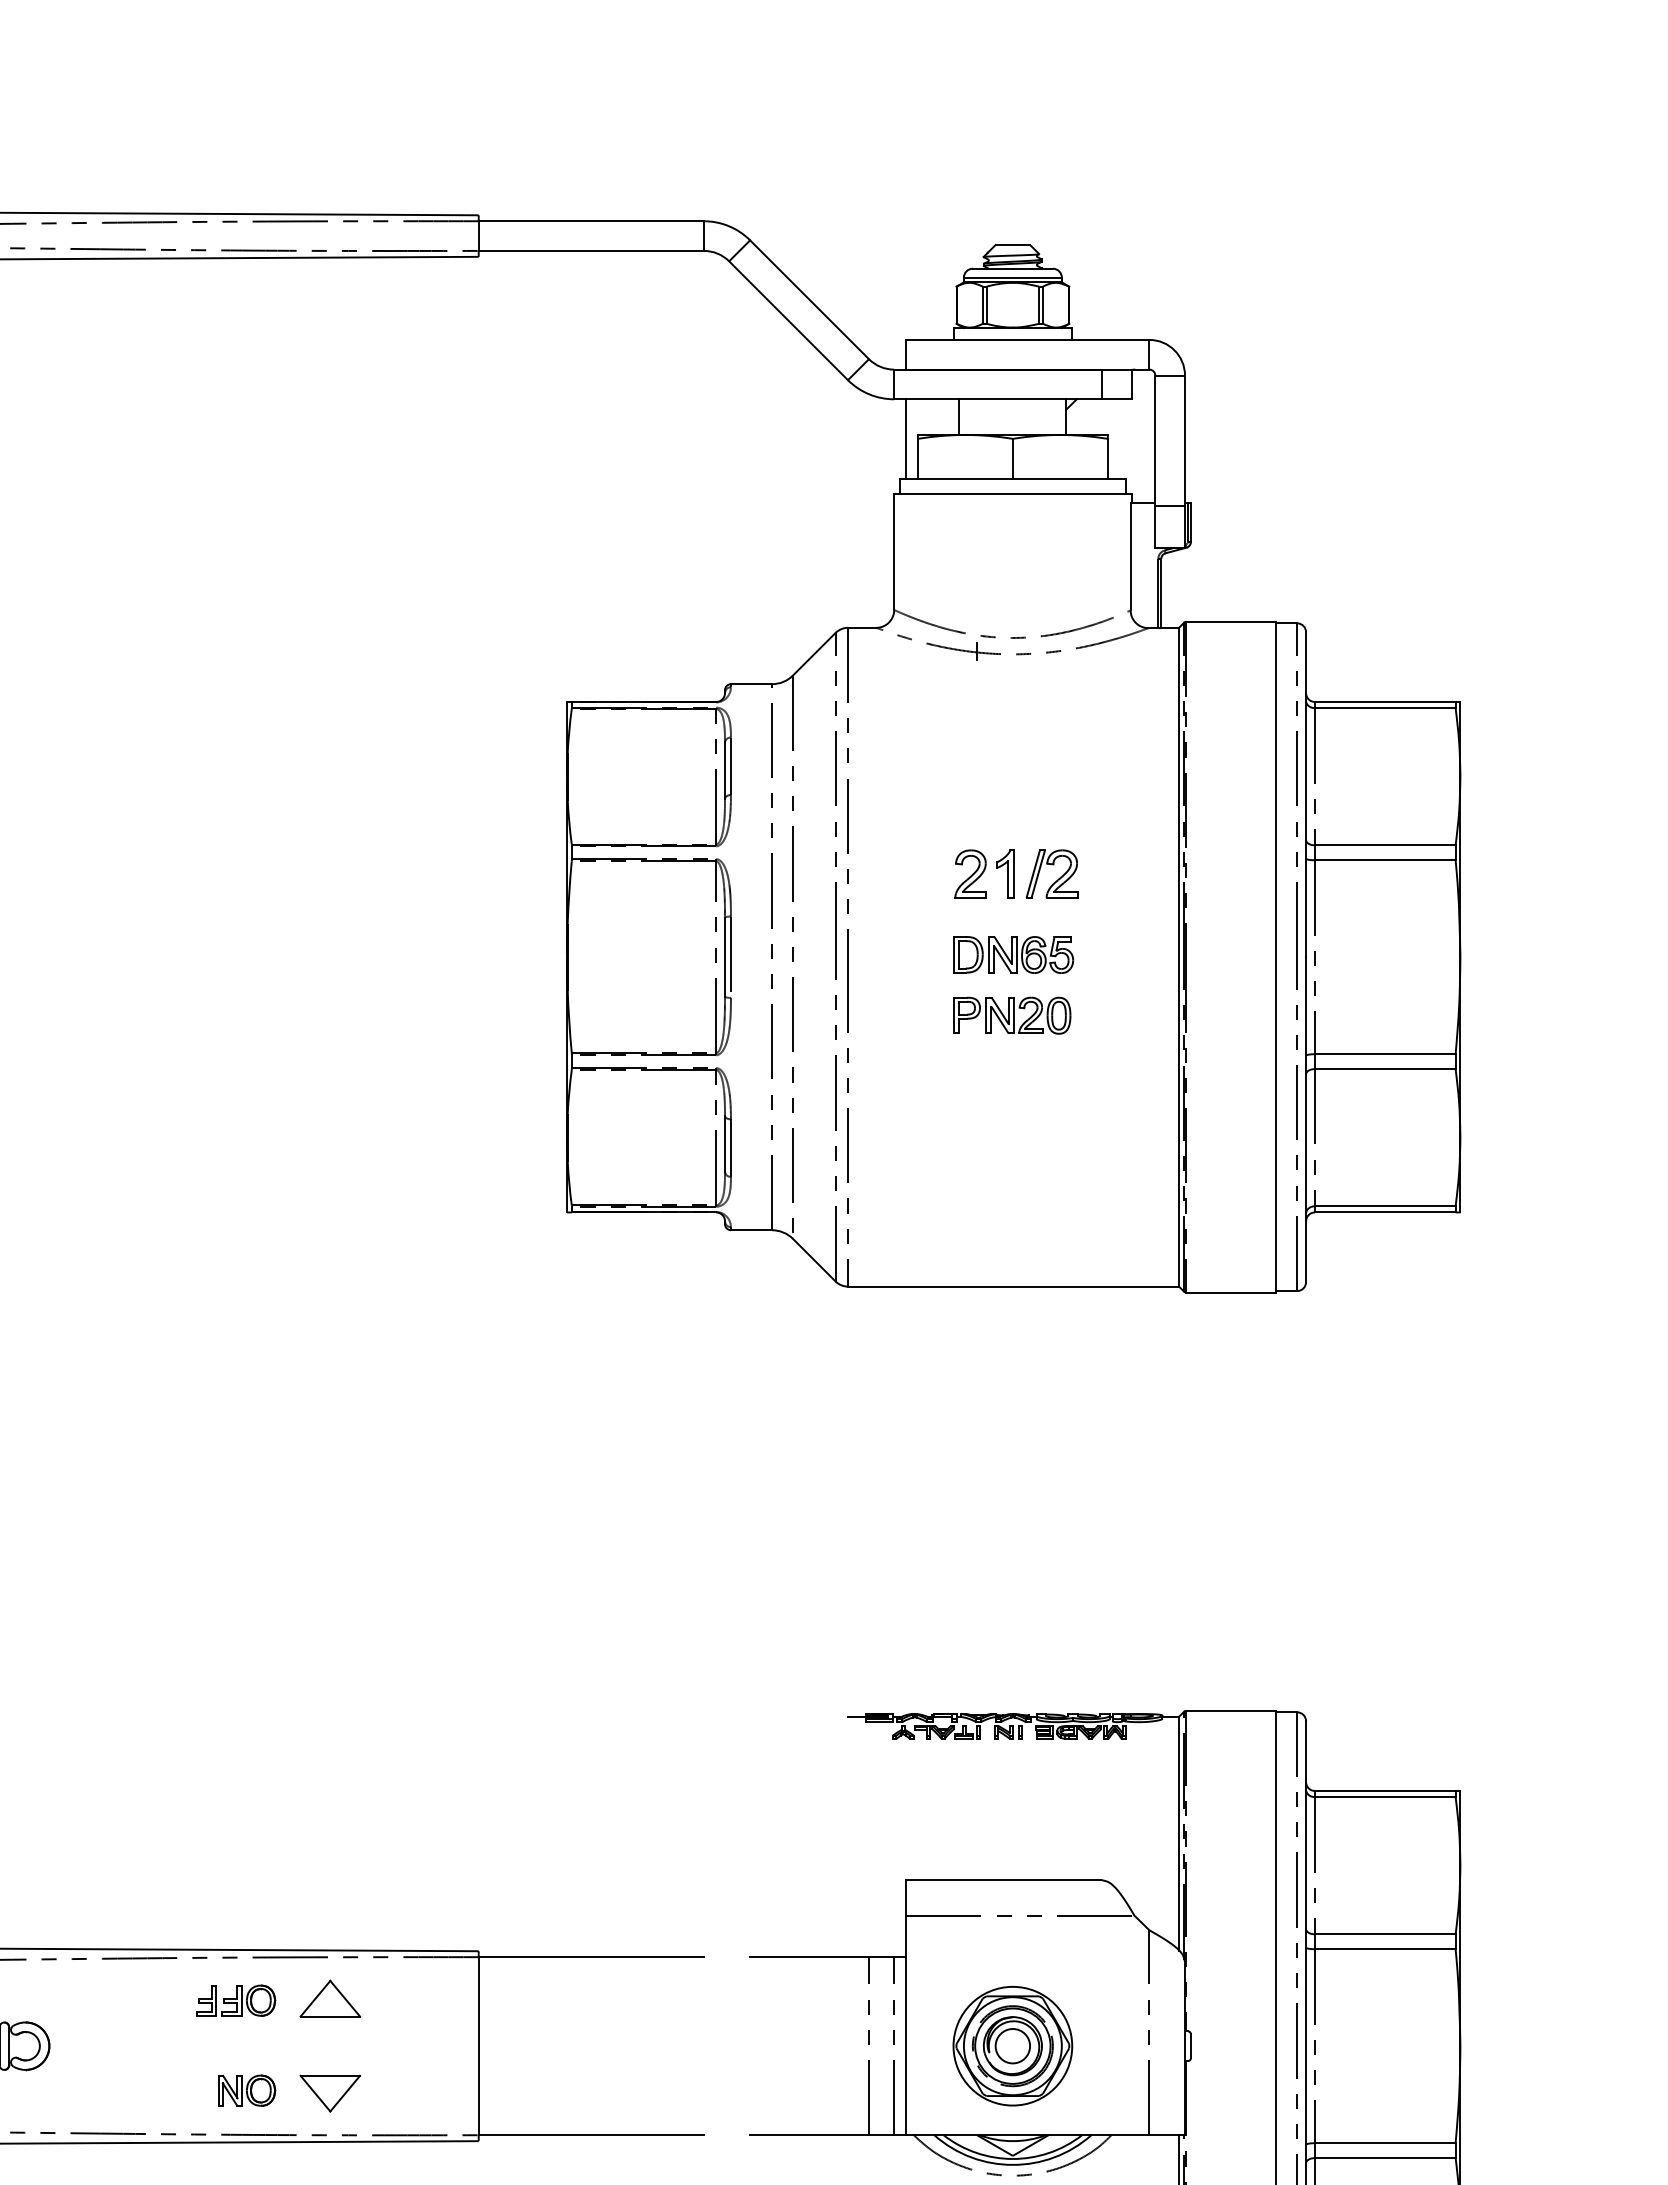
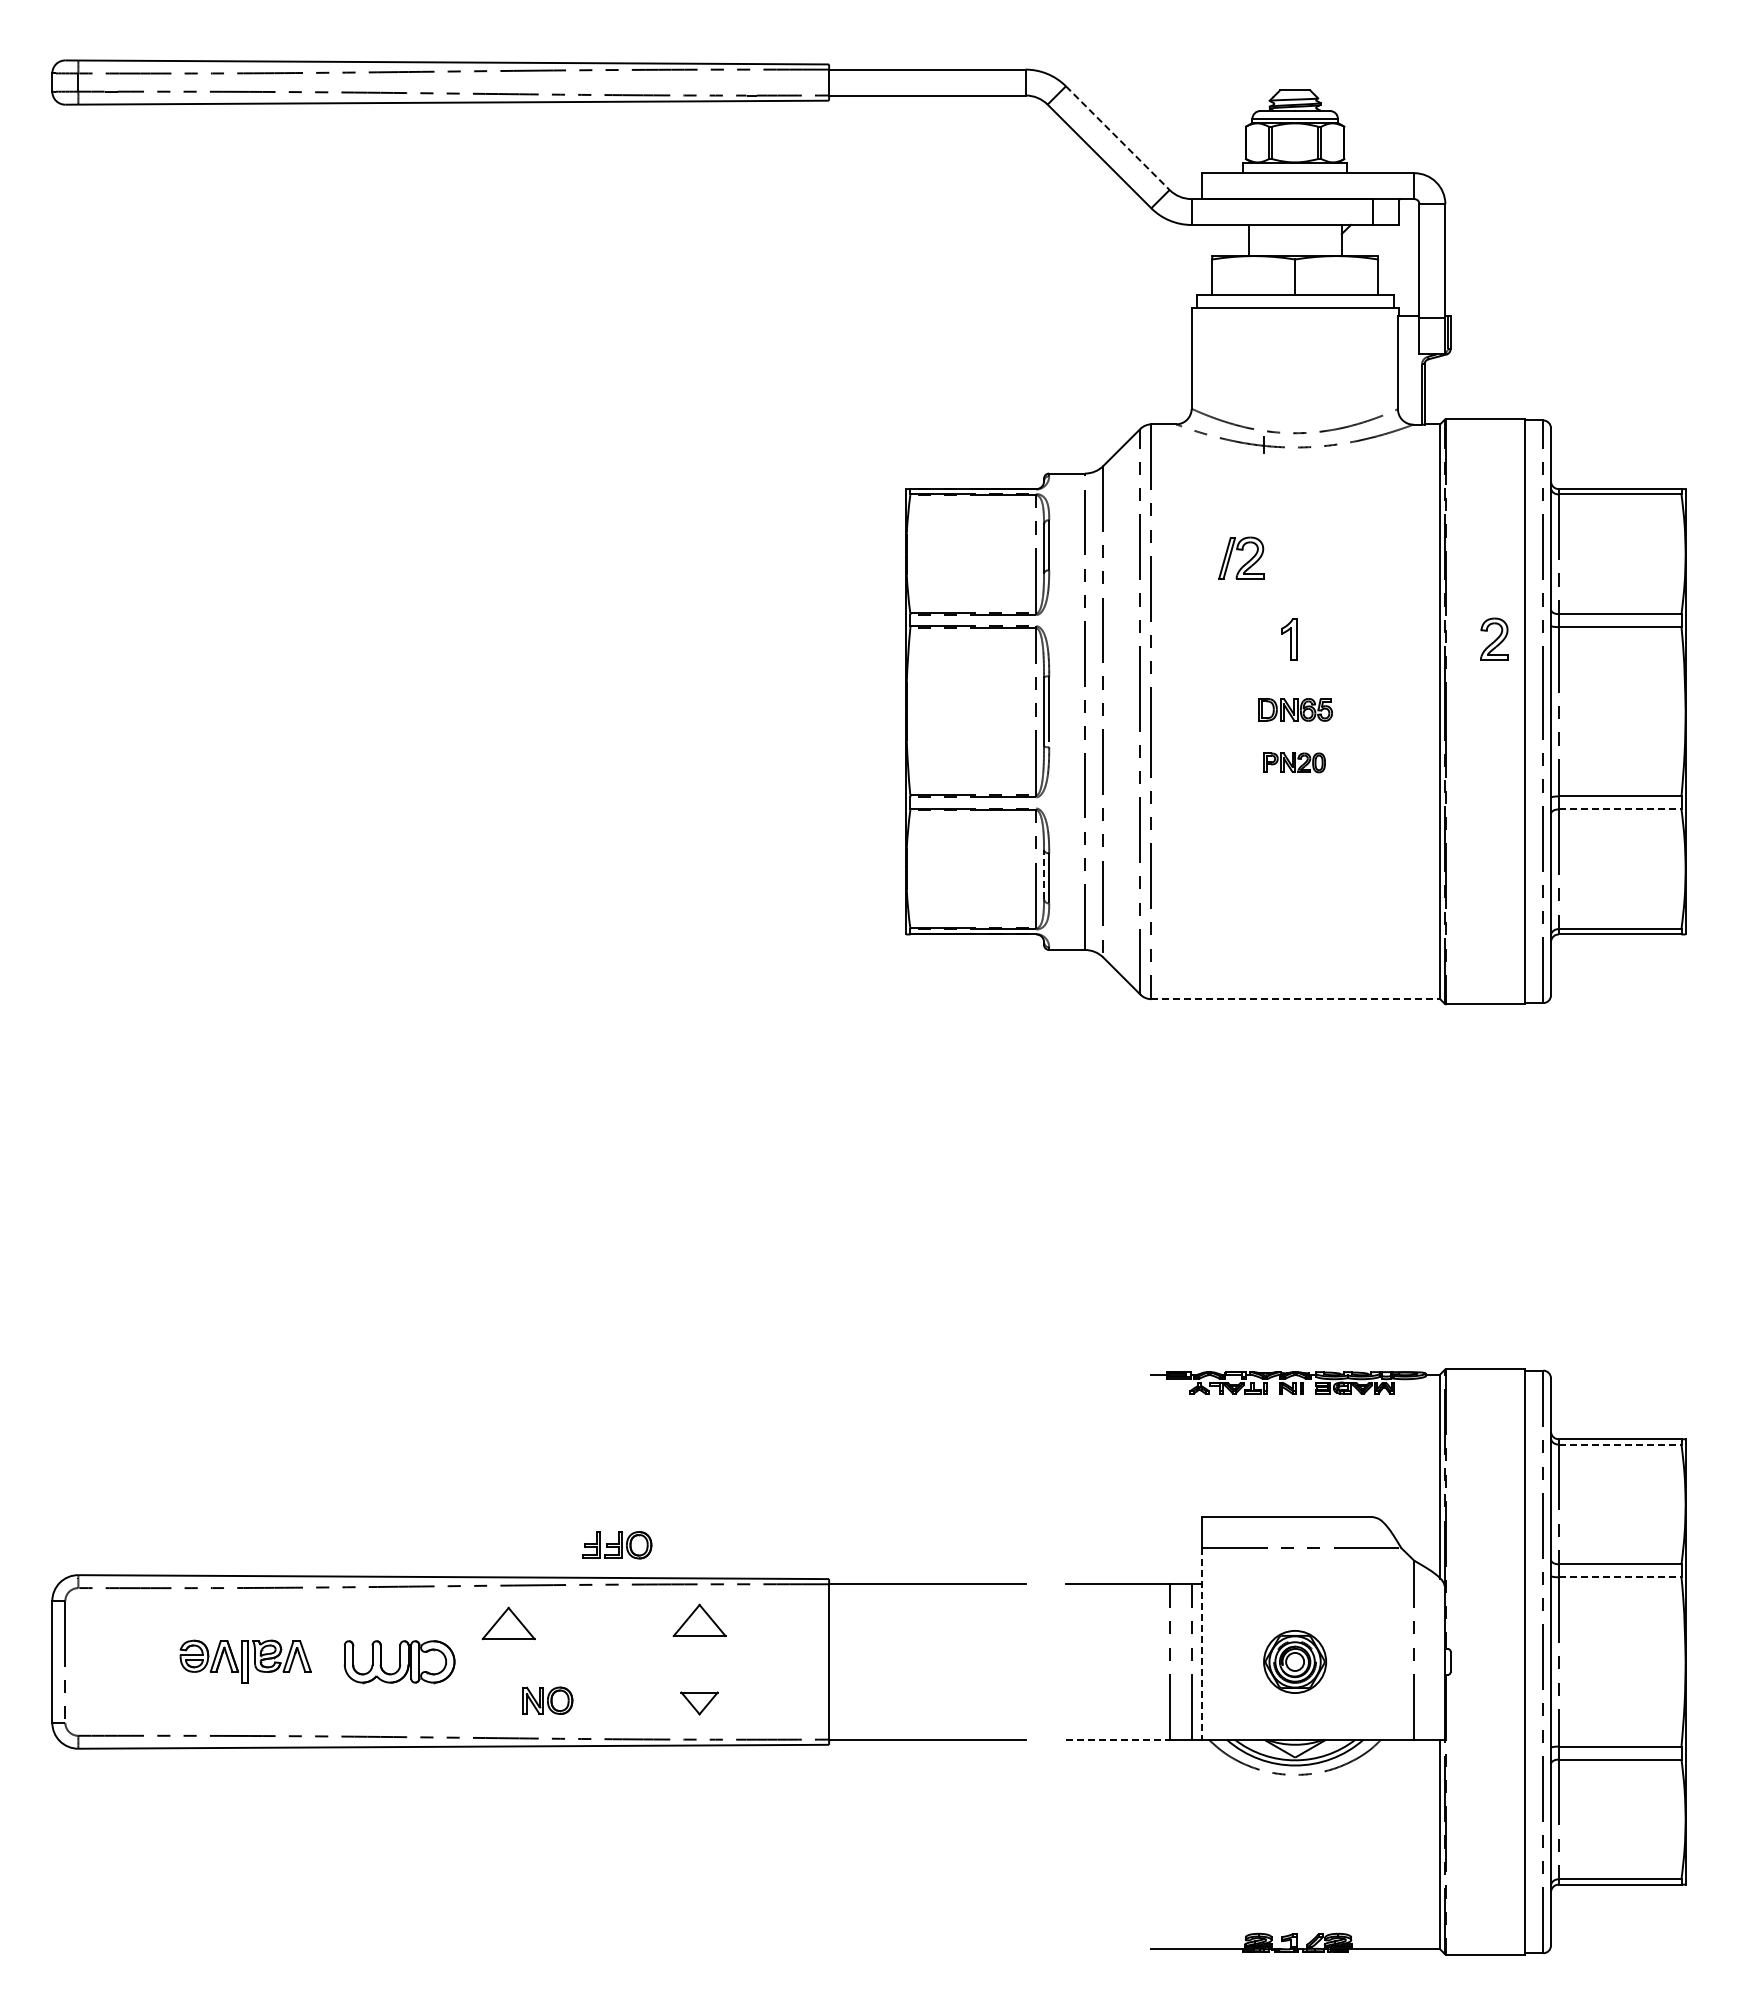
line: (810, 300) -> (1118, 138), solid -> dashed
line: (905, 438) -> (1201, 259), removed
part: (1052, 865) -> (1241, 550), moved
part: (970, 873) -> (1494, 638), moved
part: (1013, 954) -> (1295, 709), size x0.7
part: (1012, 1015) -> (1294, 762), size x0.6
line: (1385, 1069) -> (1620, 809), solid -> dashed
line: (725, 1143) -> (1044, 874), solid -> dashed
line: (1014, 1286) -> (1296, 999), solid -> dashed
line: (1385, 1796) -> (1620, 1444), solid -> dashed
line: (1385, 1949) -> (1620, 1577), solid -> dashed
part: (236, 2000) -> (617, 1545), moved
part: (111, 2002) -> (508, 1623), added
line: (905, 2025) -> (1201, 1643), solid -> dashed
part: (1012, 2045) -> (1294, 1661), size x0.6
part: (246, 2090) -> (547, 1700), moved
part: (330, 2093) -> (699, 1703), size x0.7
line: (809, 2135) -> (1117, 1739), solid -> dashed

